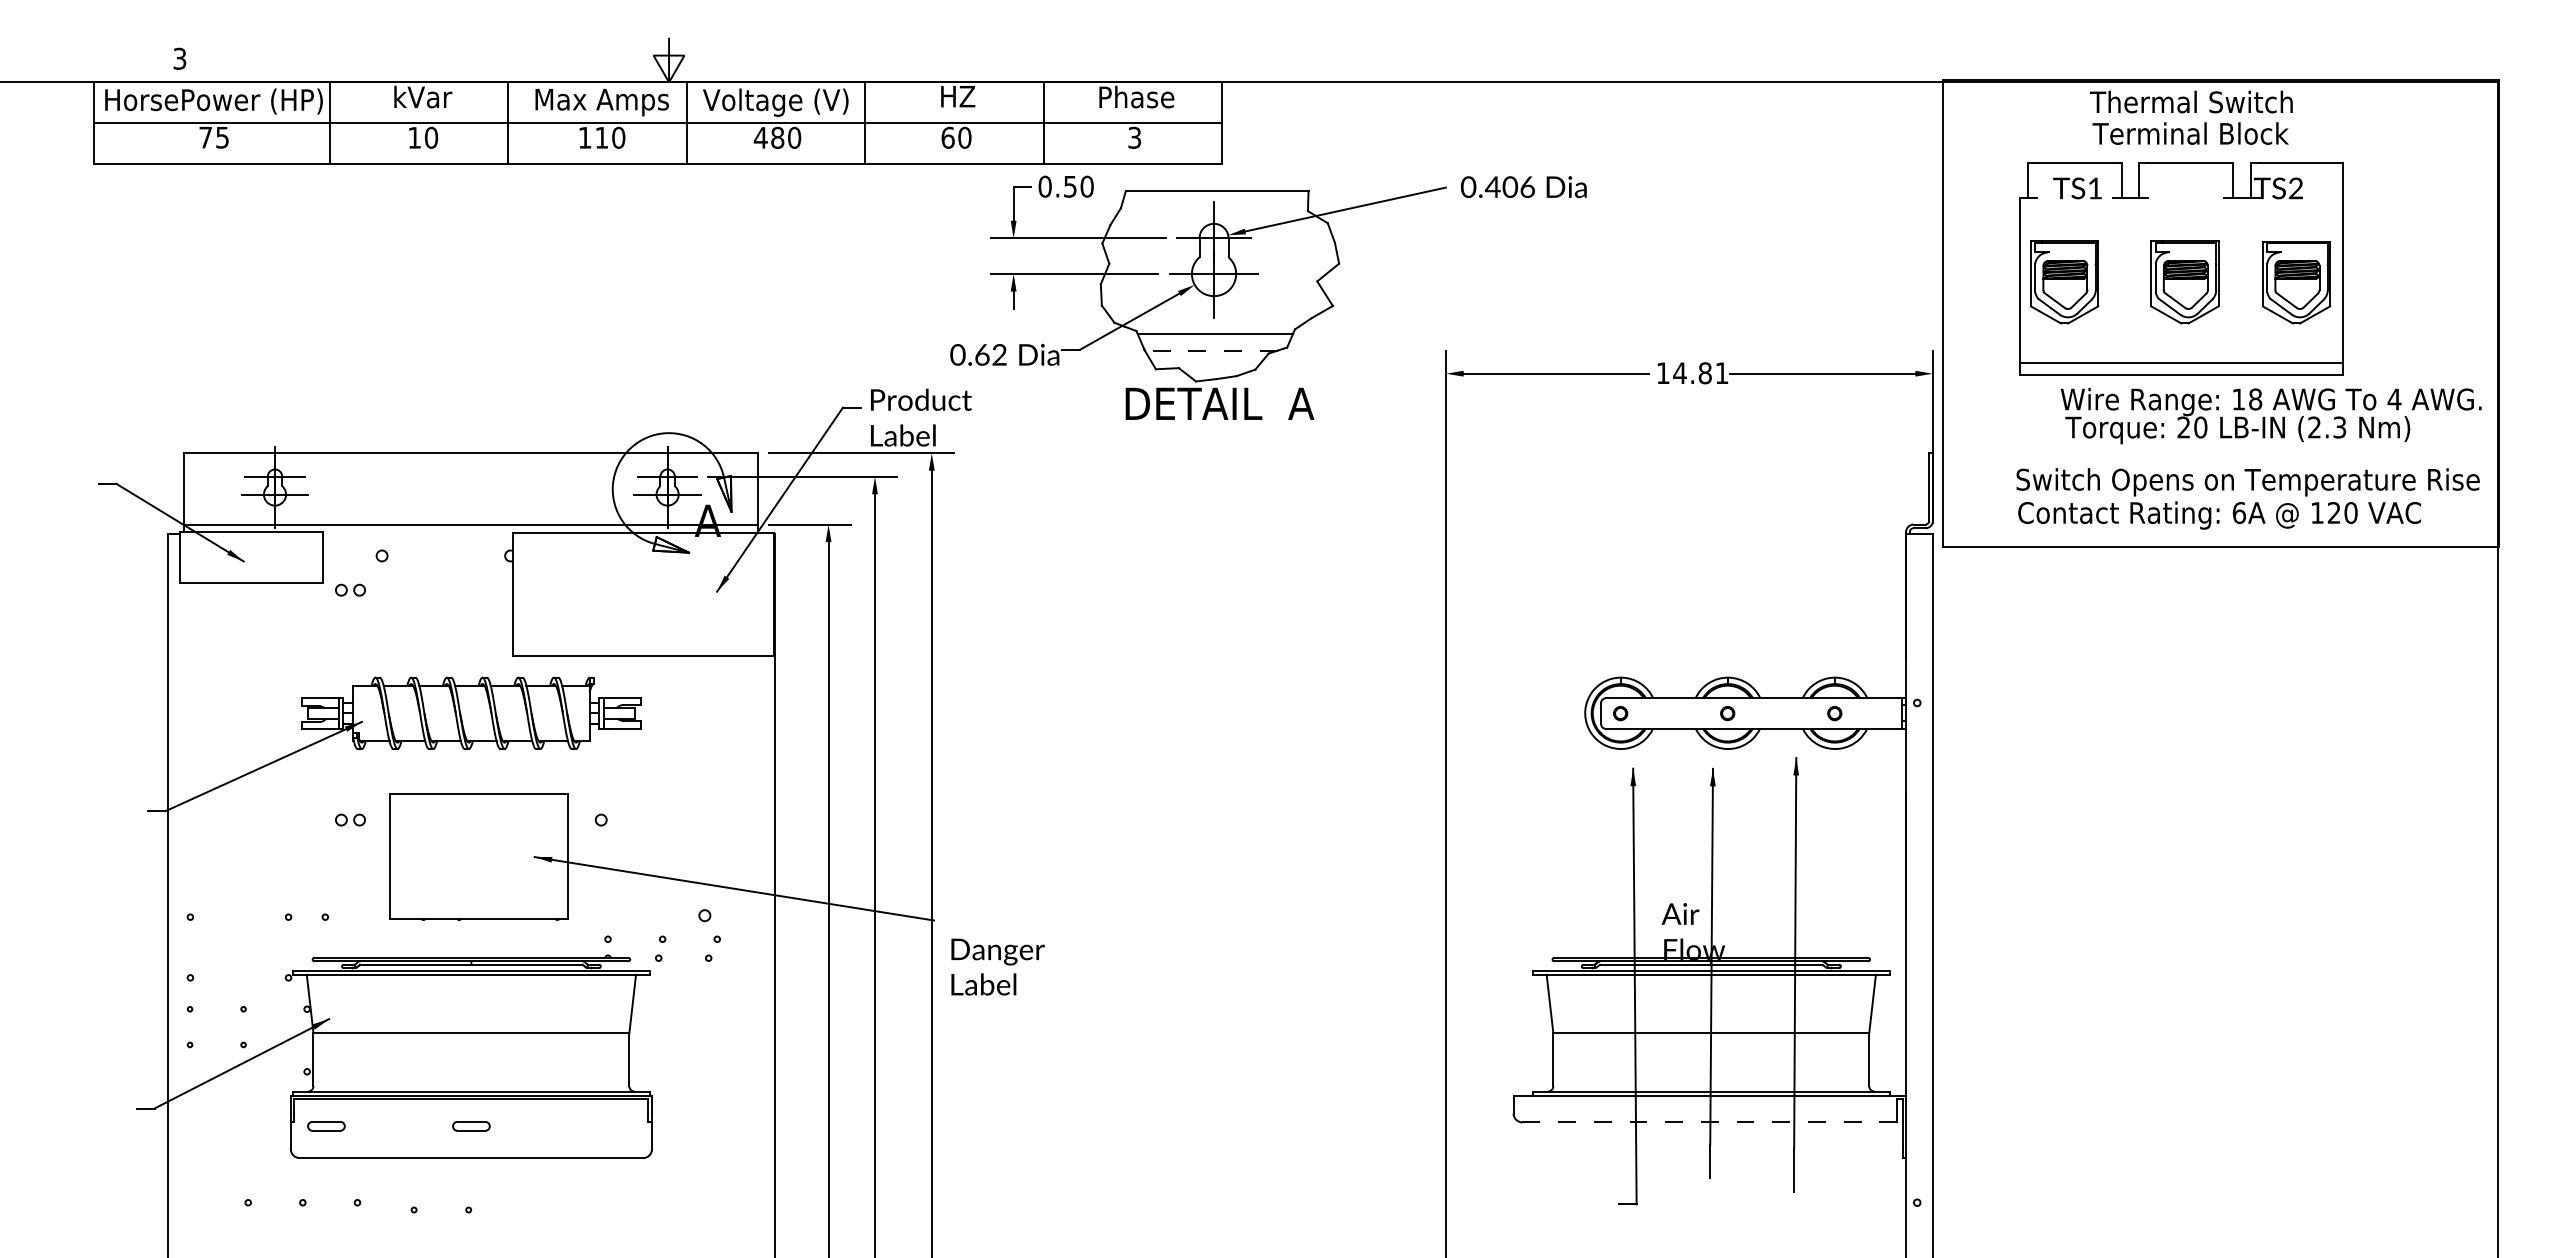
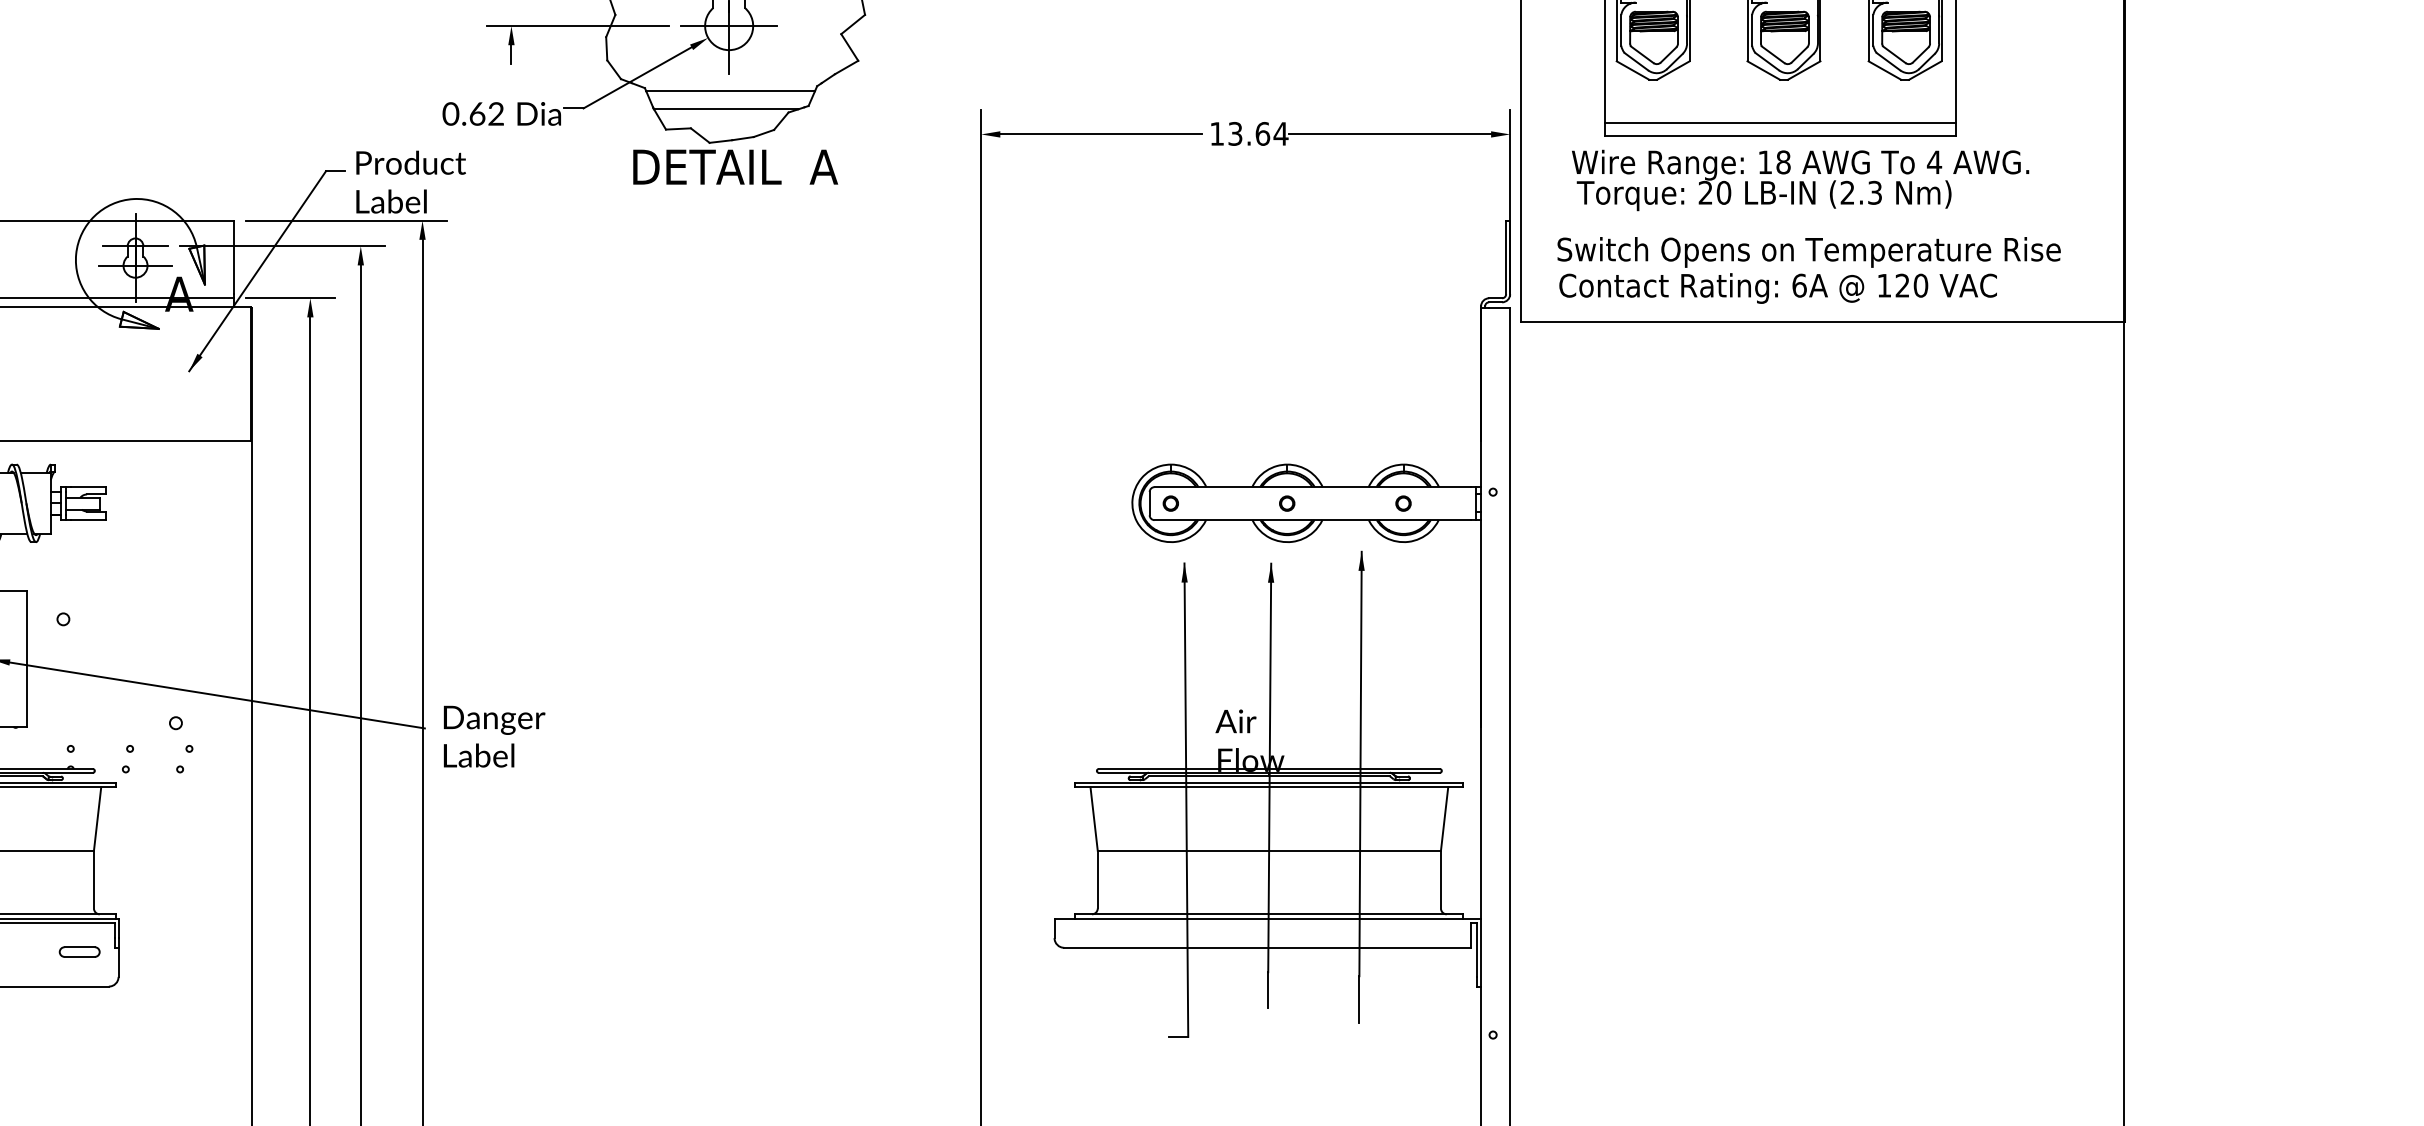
line: (1210, 350) -> (725, 109), dashed -> solid
text: (1700, 373) -> (1257, 134), 14.81 -> 13.64
text: (2270, 416) -> (1799, 180), moved
text: (2247, 498) -> (1808, 269), moved
text: (997, 966) -> (493, 736), moved
line: (1710, 1122) -> (1268, 947), dashed -> solid
part: (616, 1126) -> (79, 952), added

